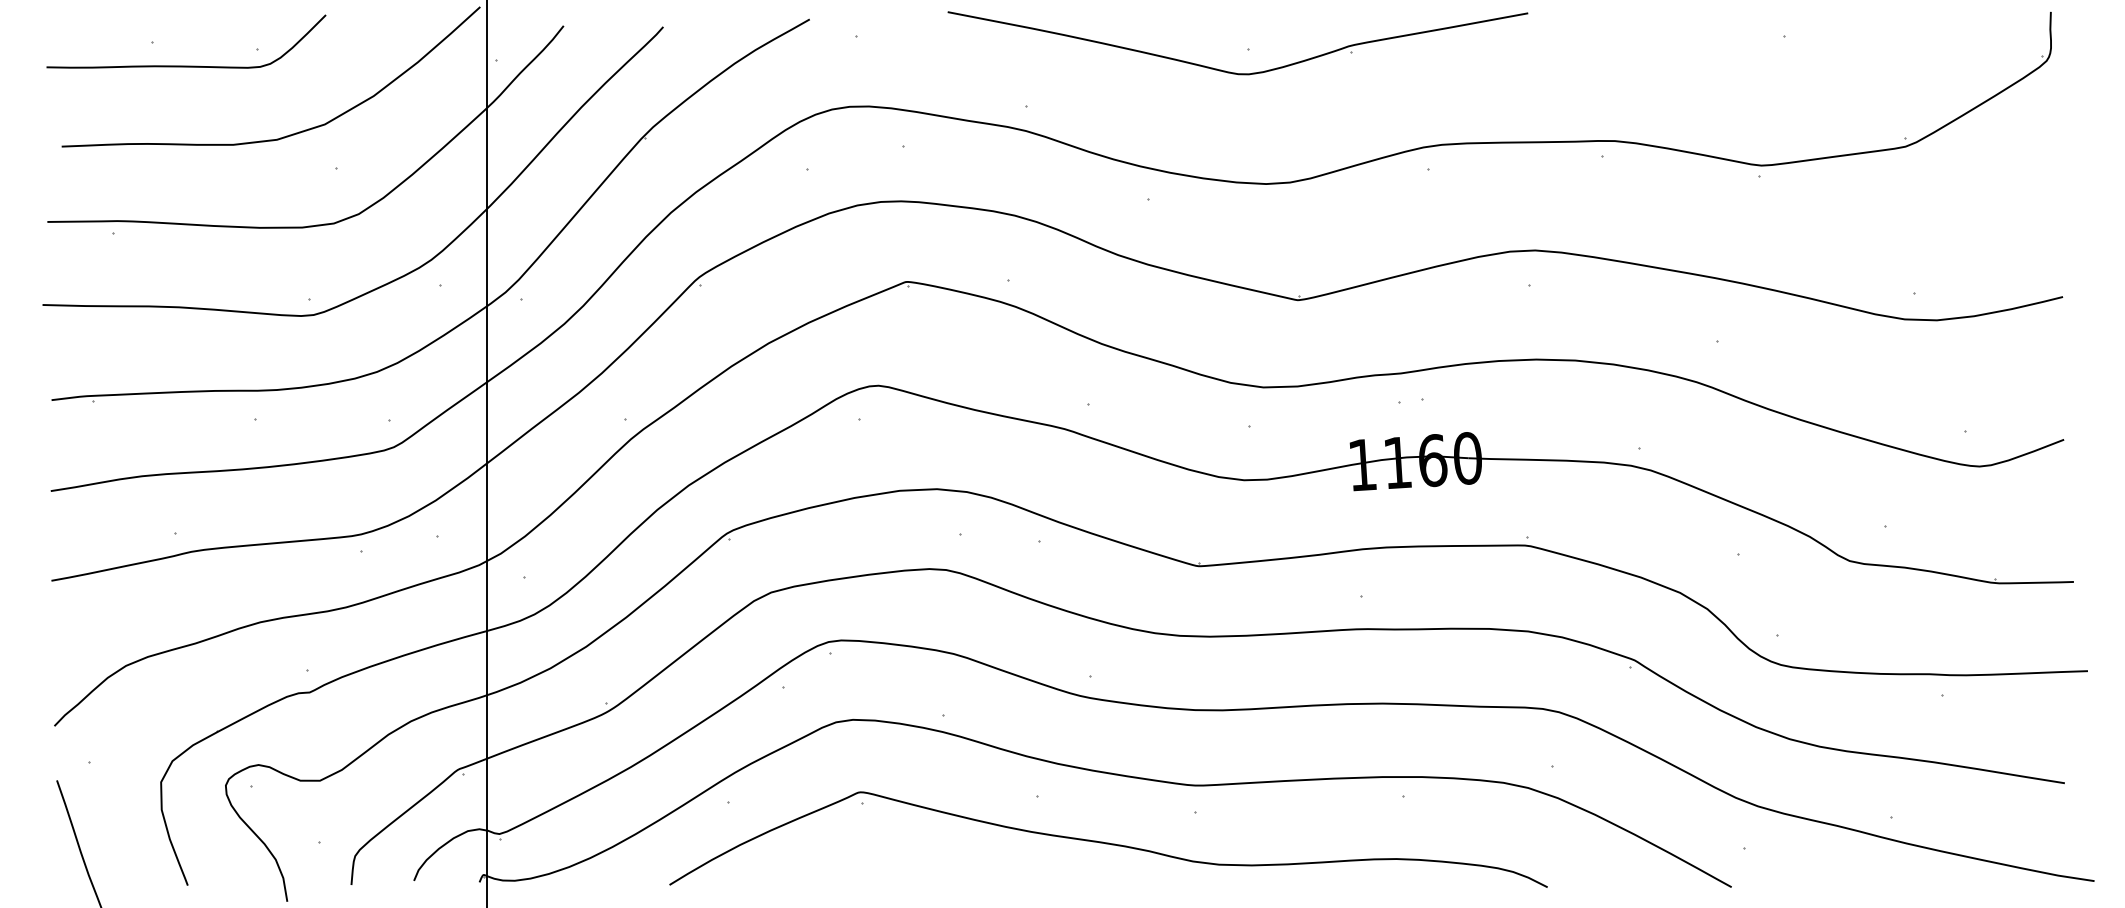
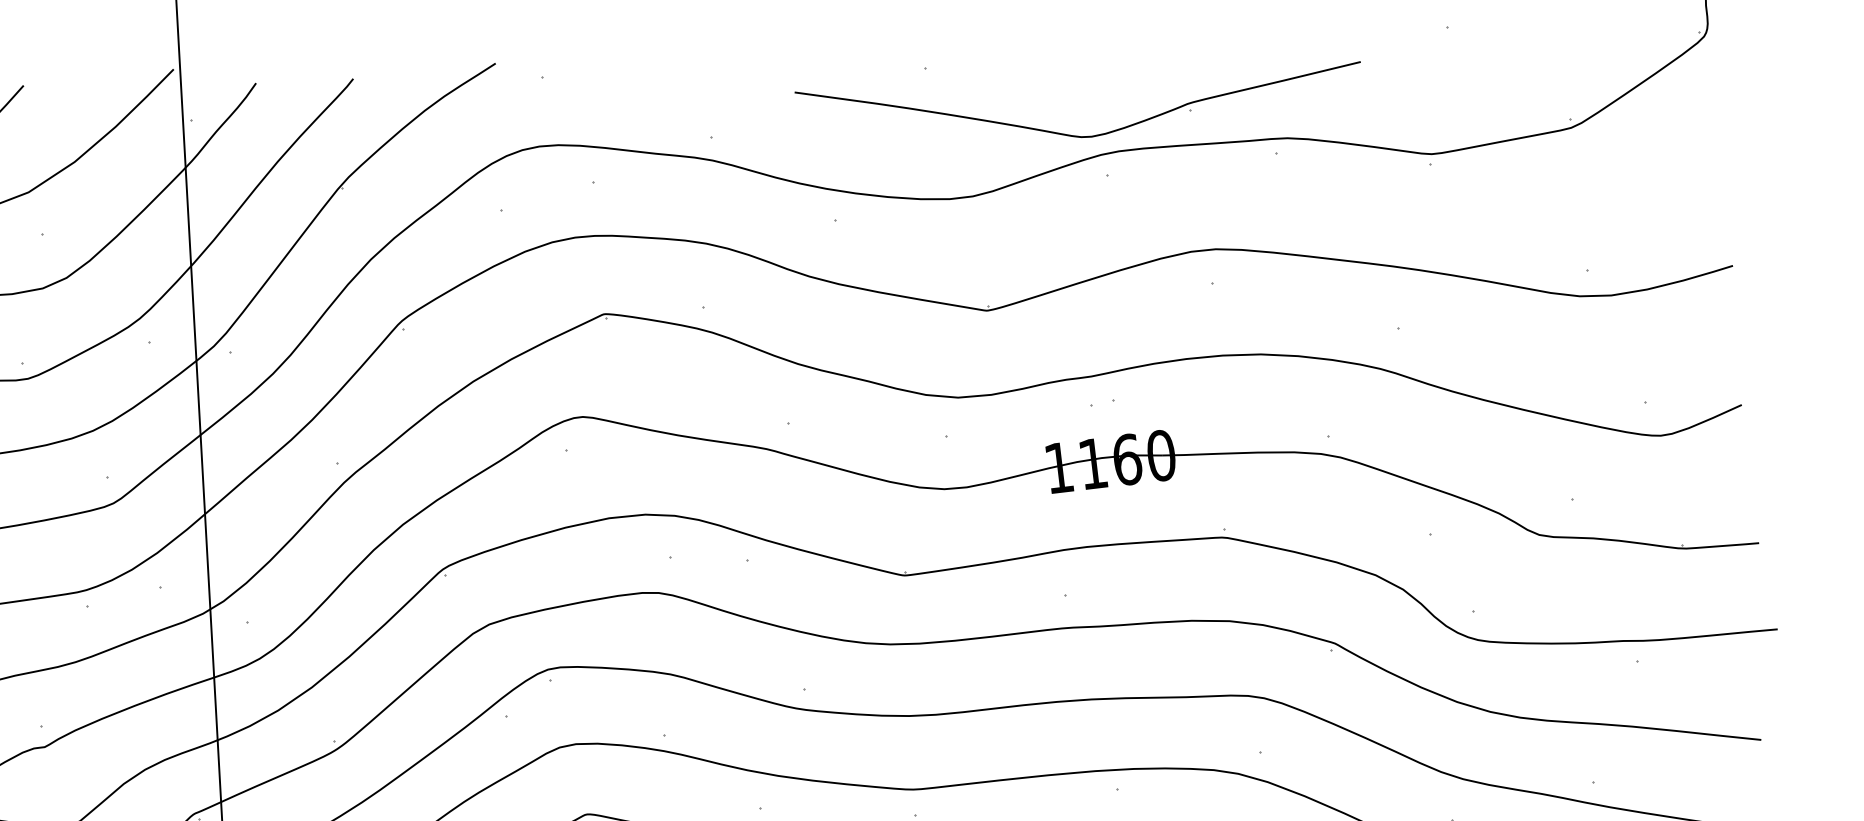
part: (1230, 71) -> (1073, 134), moved

